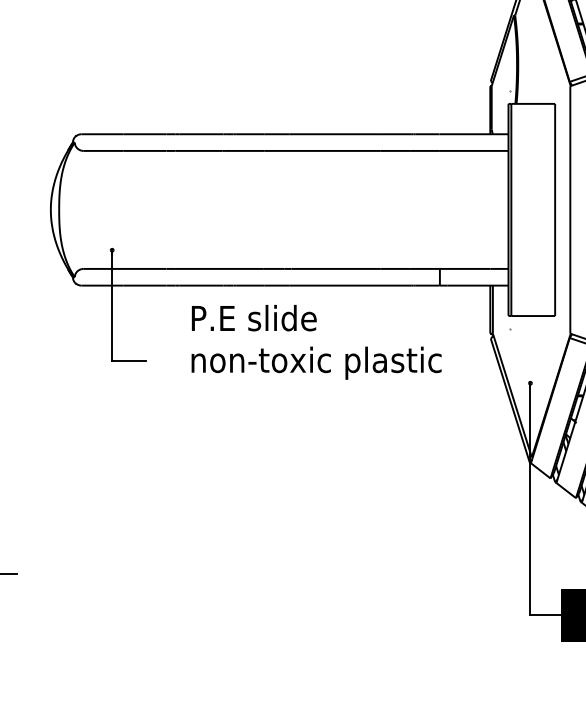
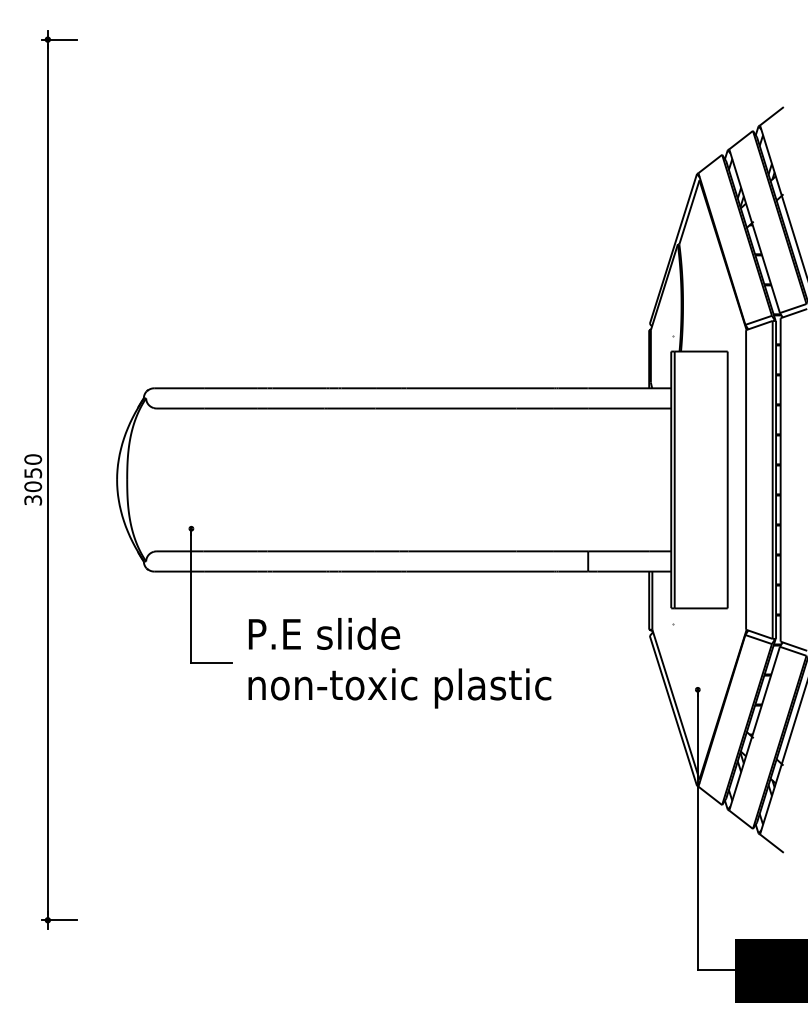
text: (316, 342) -> (399, 663), moved

